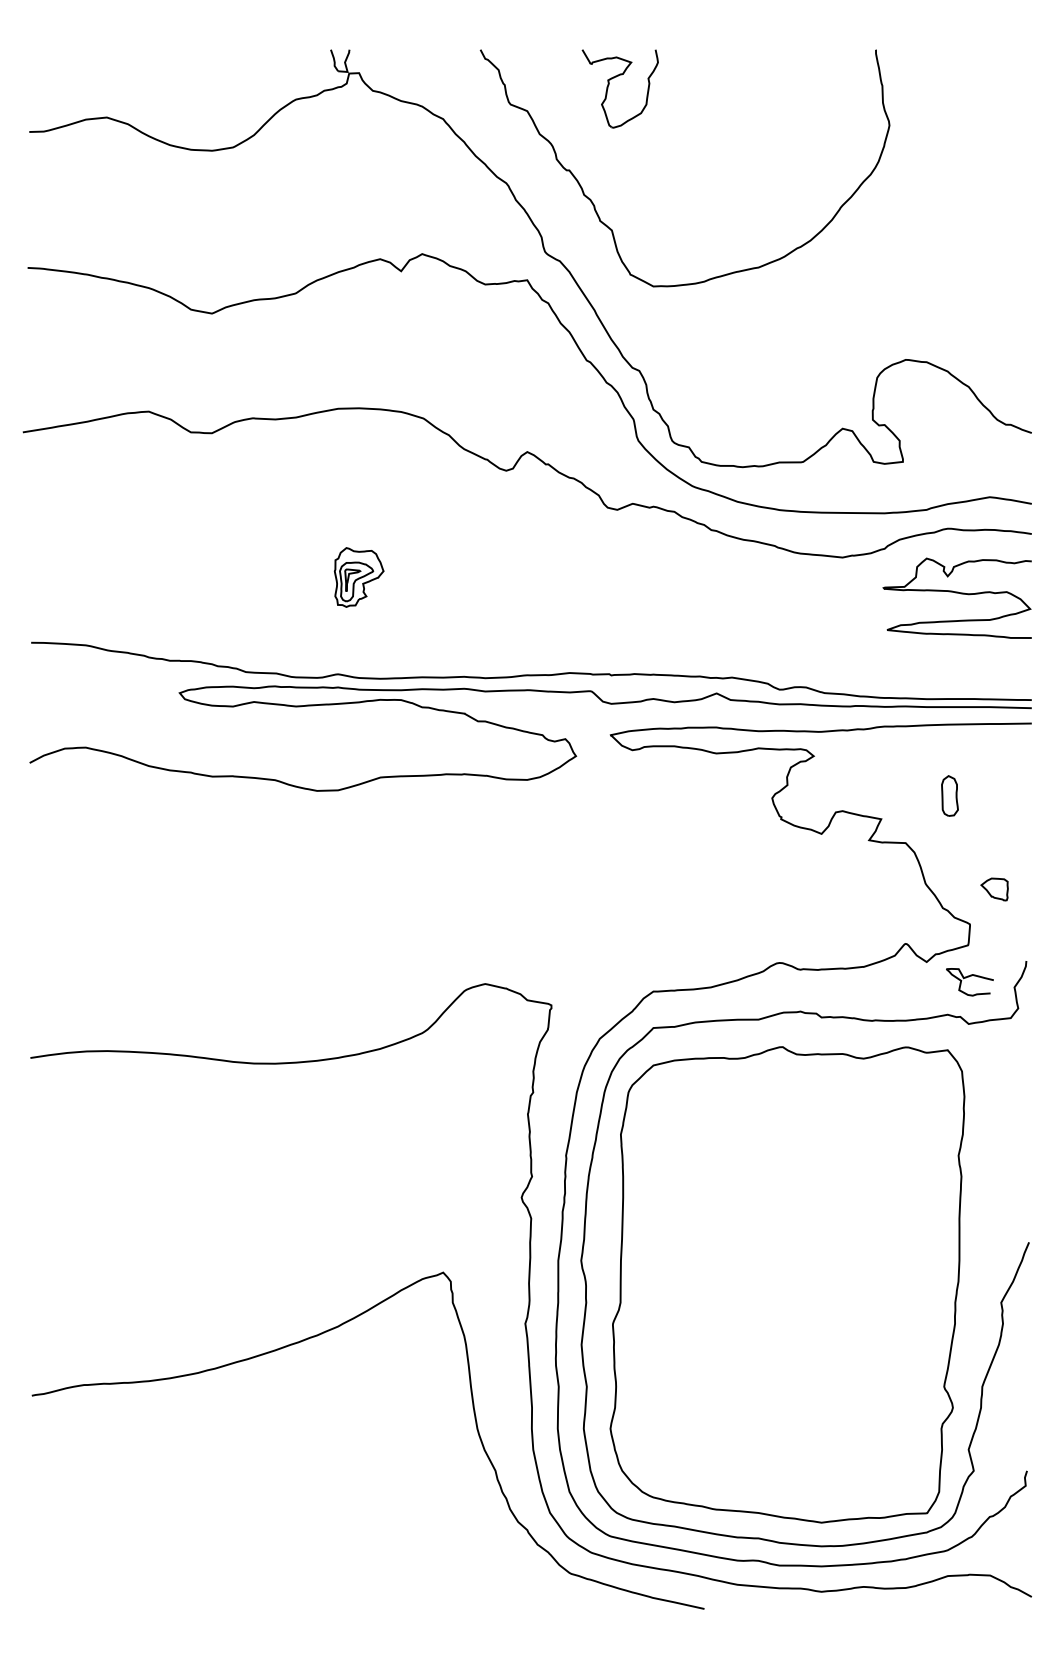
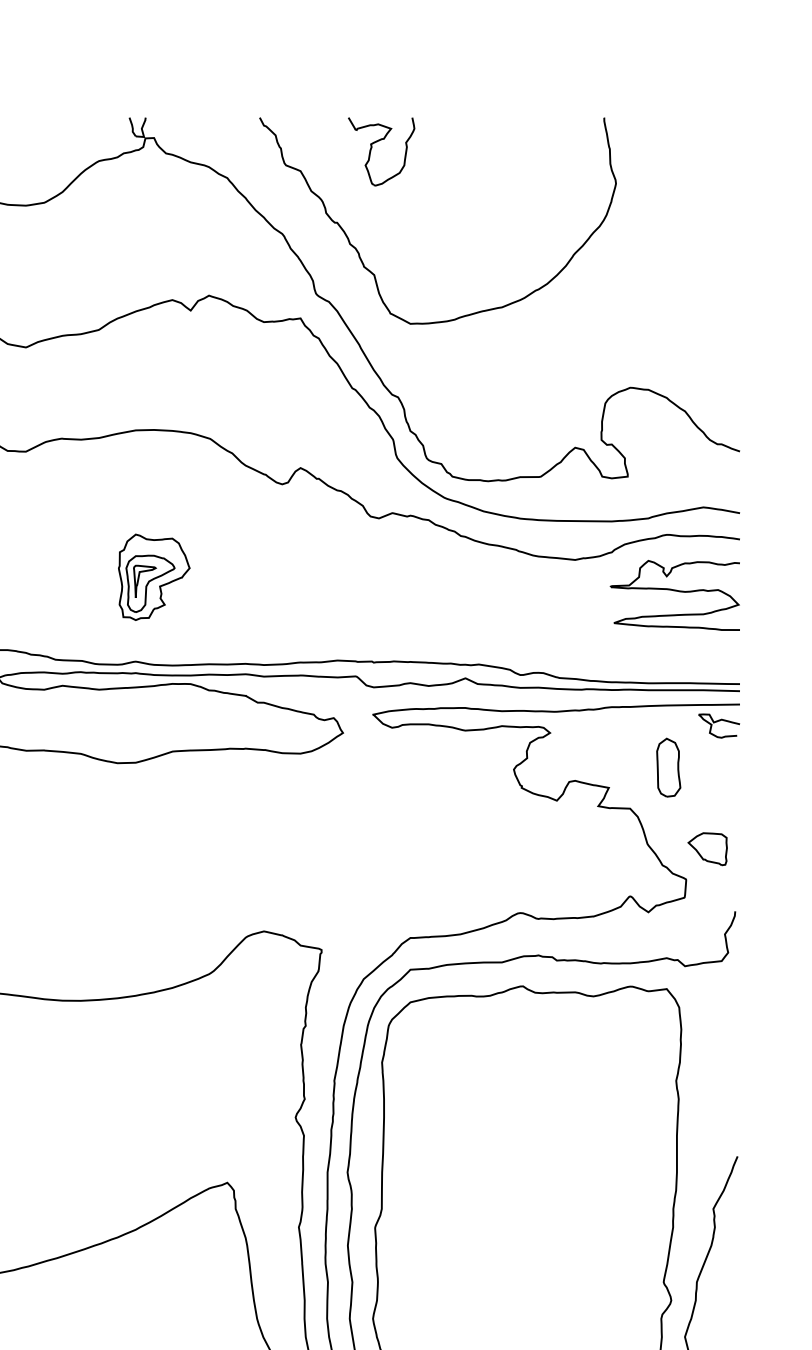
part: (358, 577) -> (153, 577), size x1.67
part: (949, 795) -> (668, 767), size x1.67
part: (994, 889) -> (707, 849), size x1.67
curve: (969, 977) -> (718, 721), moved

